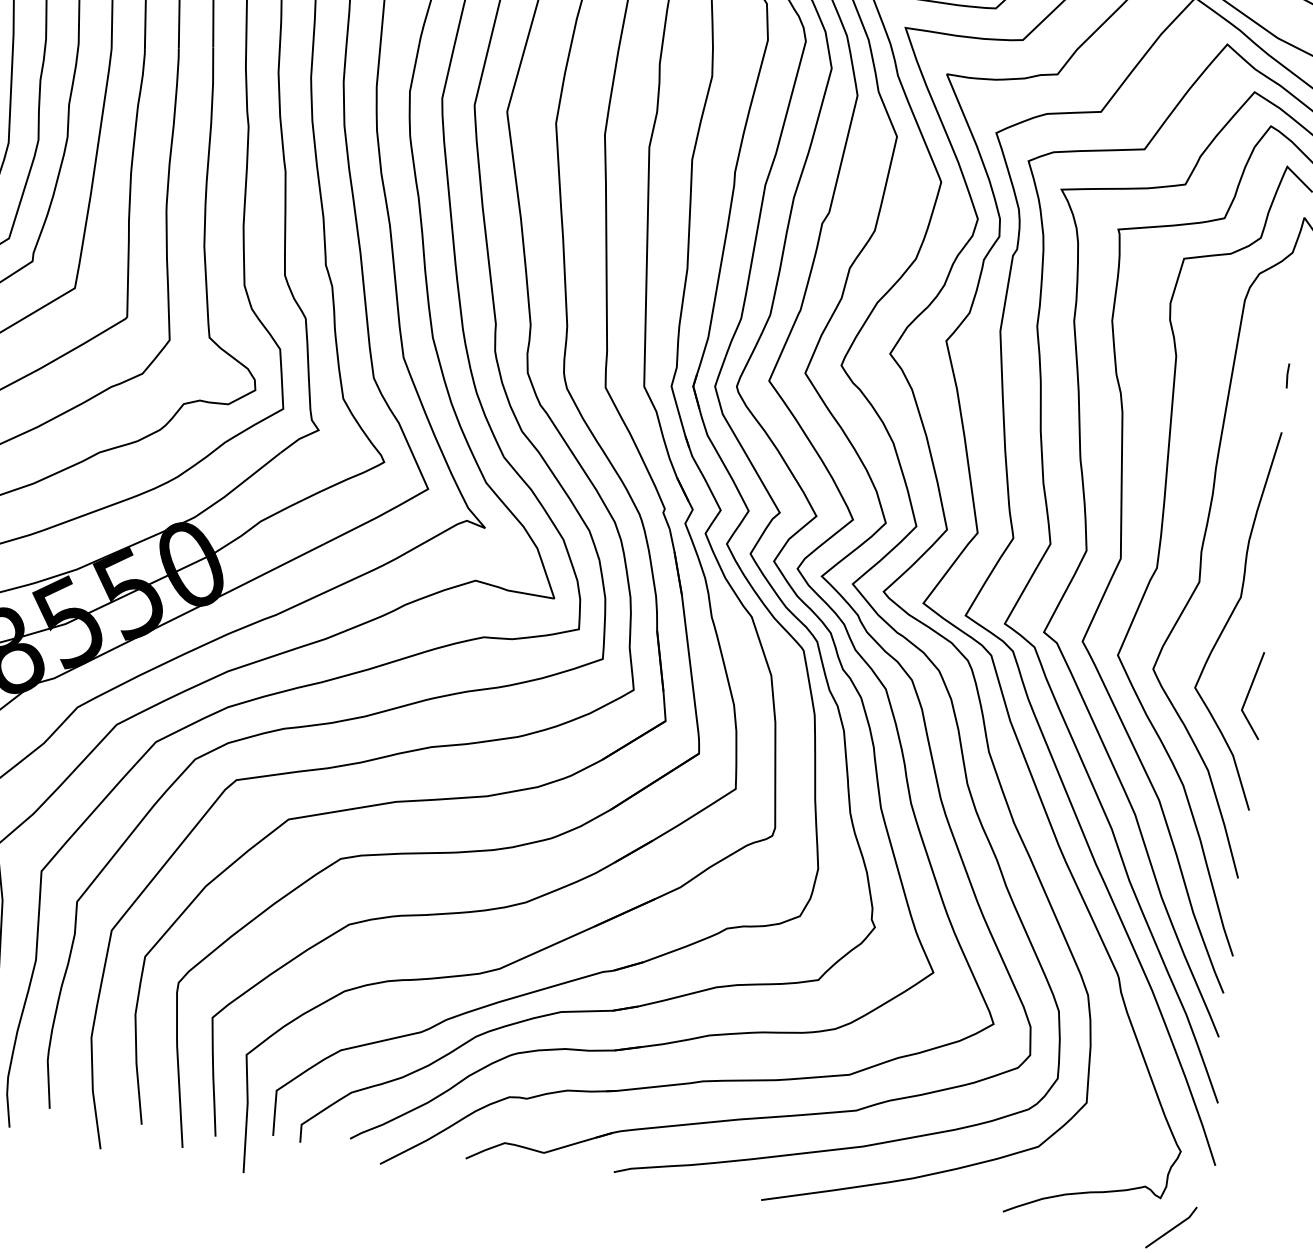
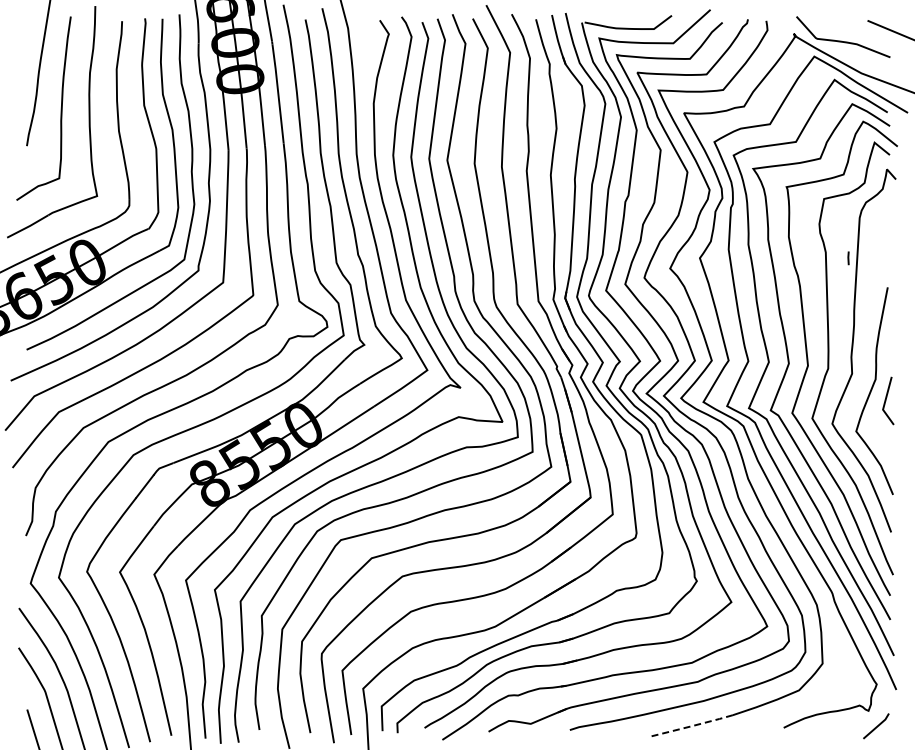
line: (1287, 376) -> (848, 258), moved
line: (1250, 694) -> (886, 400), moved
line: (835, 1190) -> (691, 726), solid -> dashed

